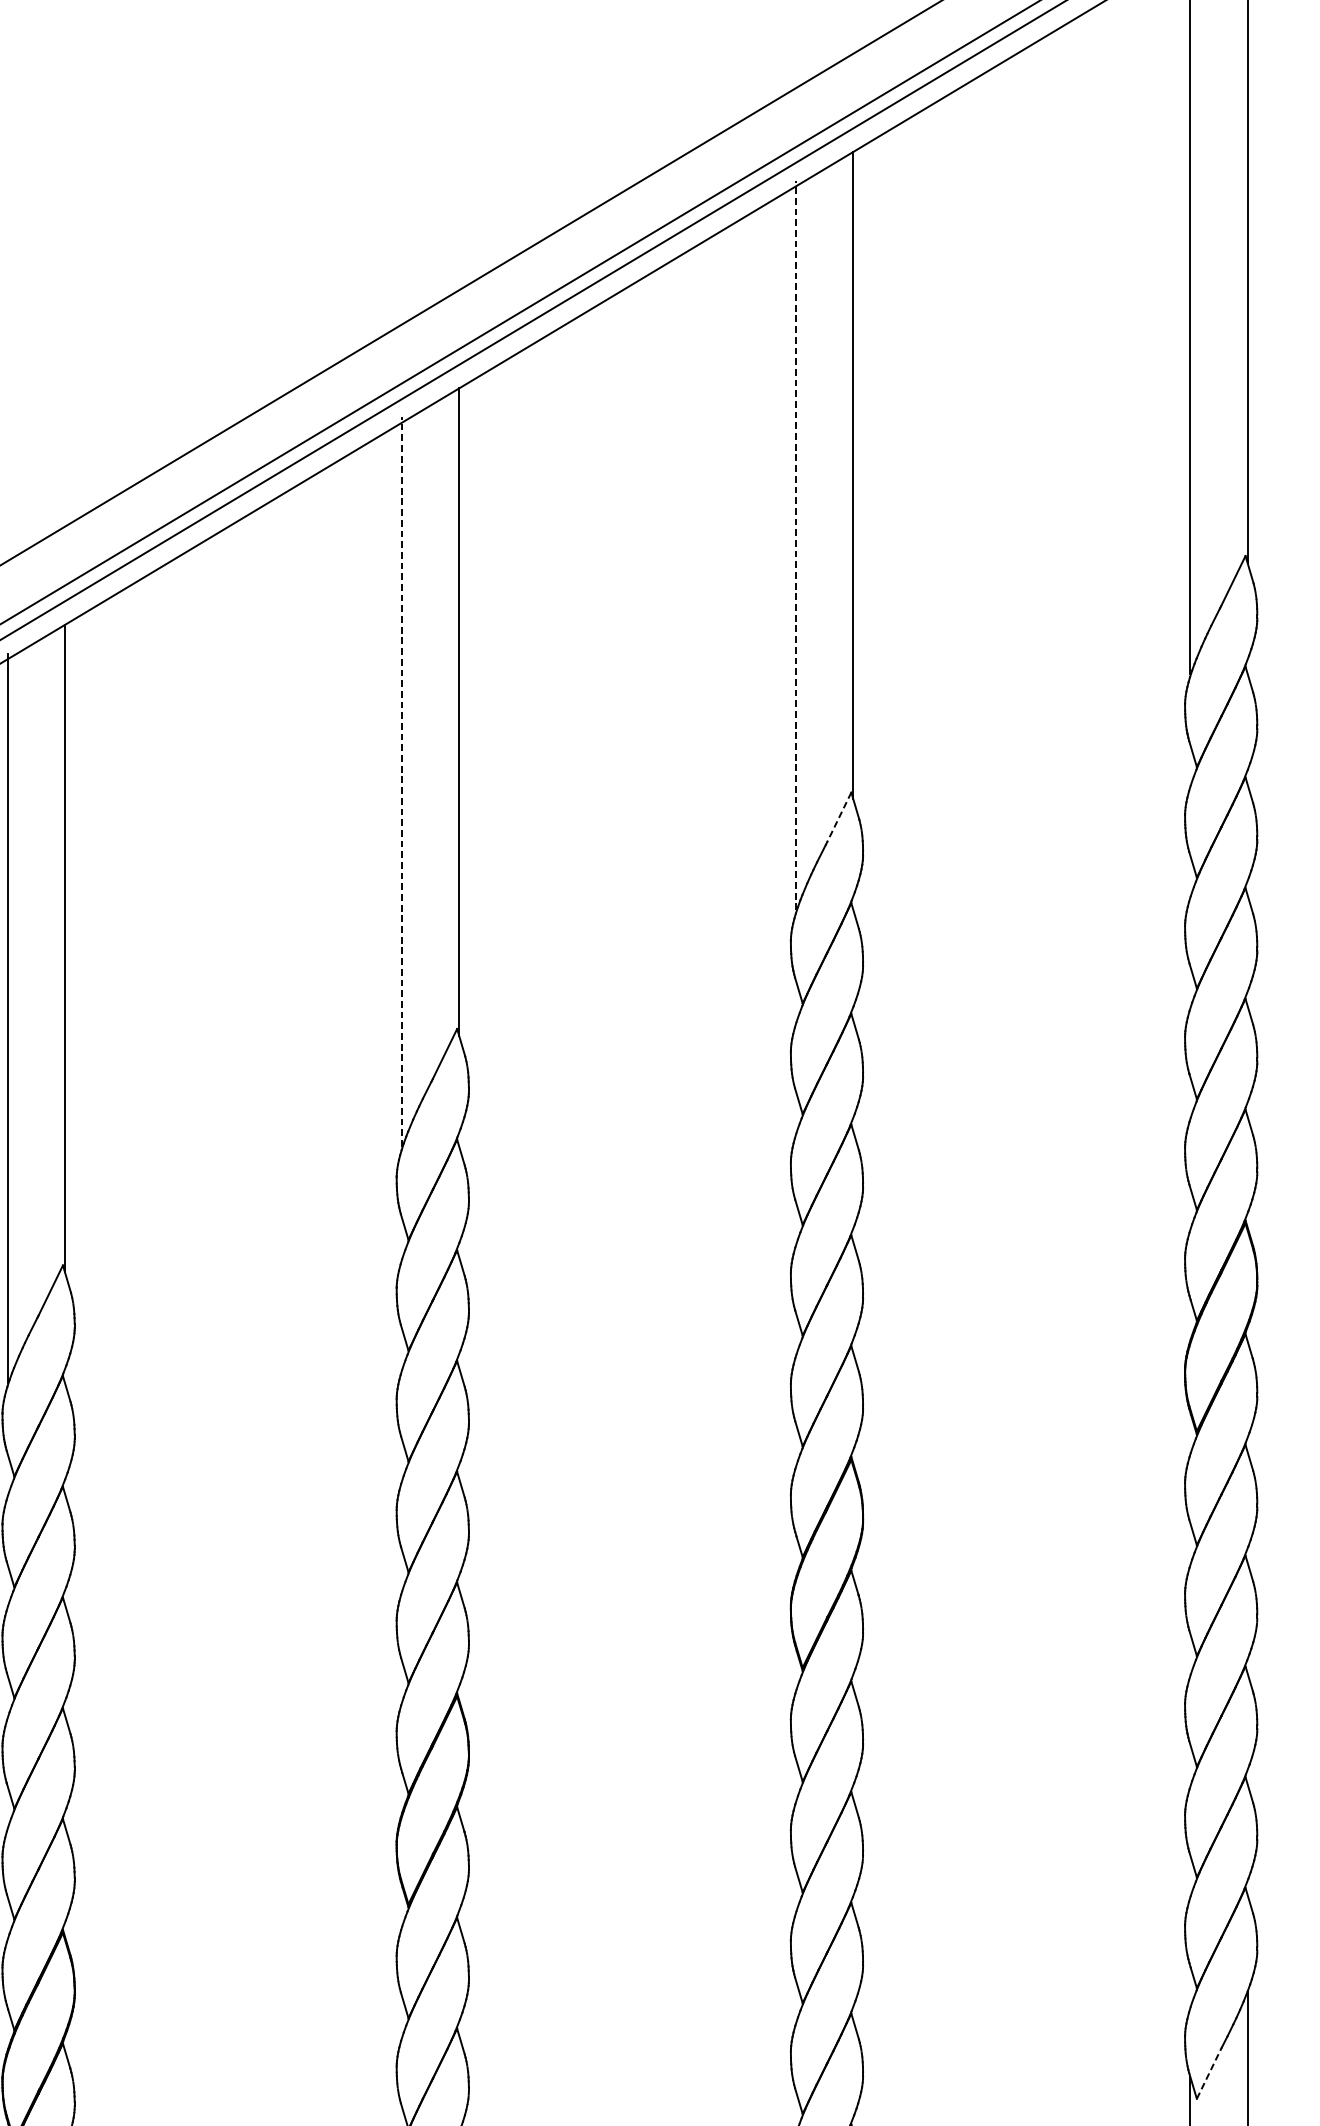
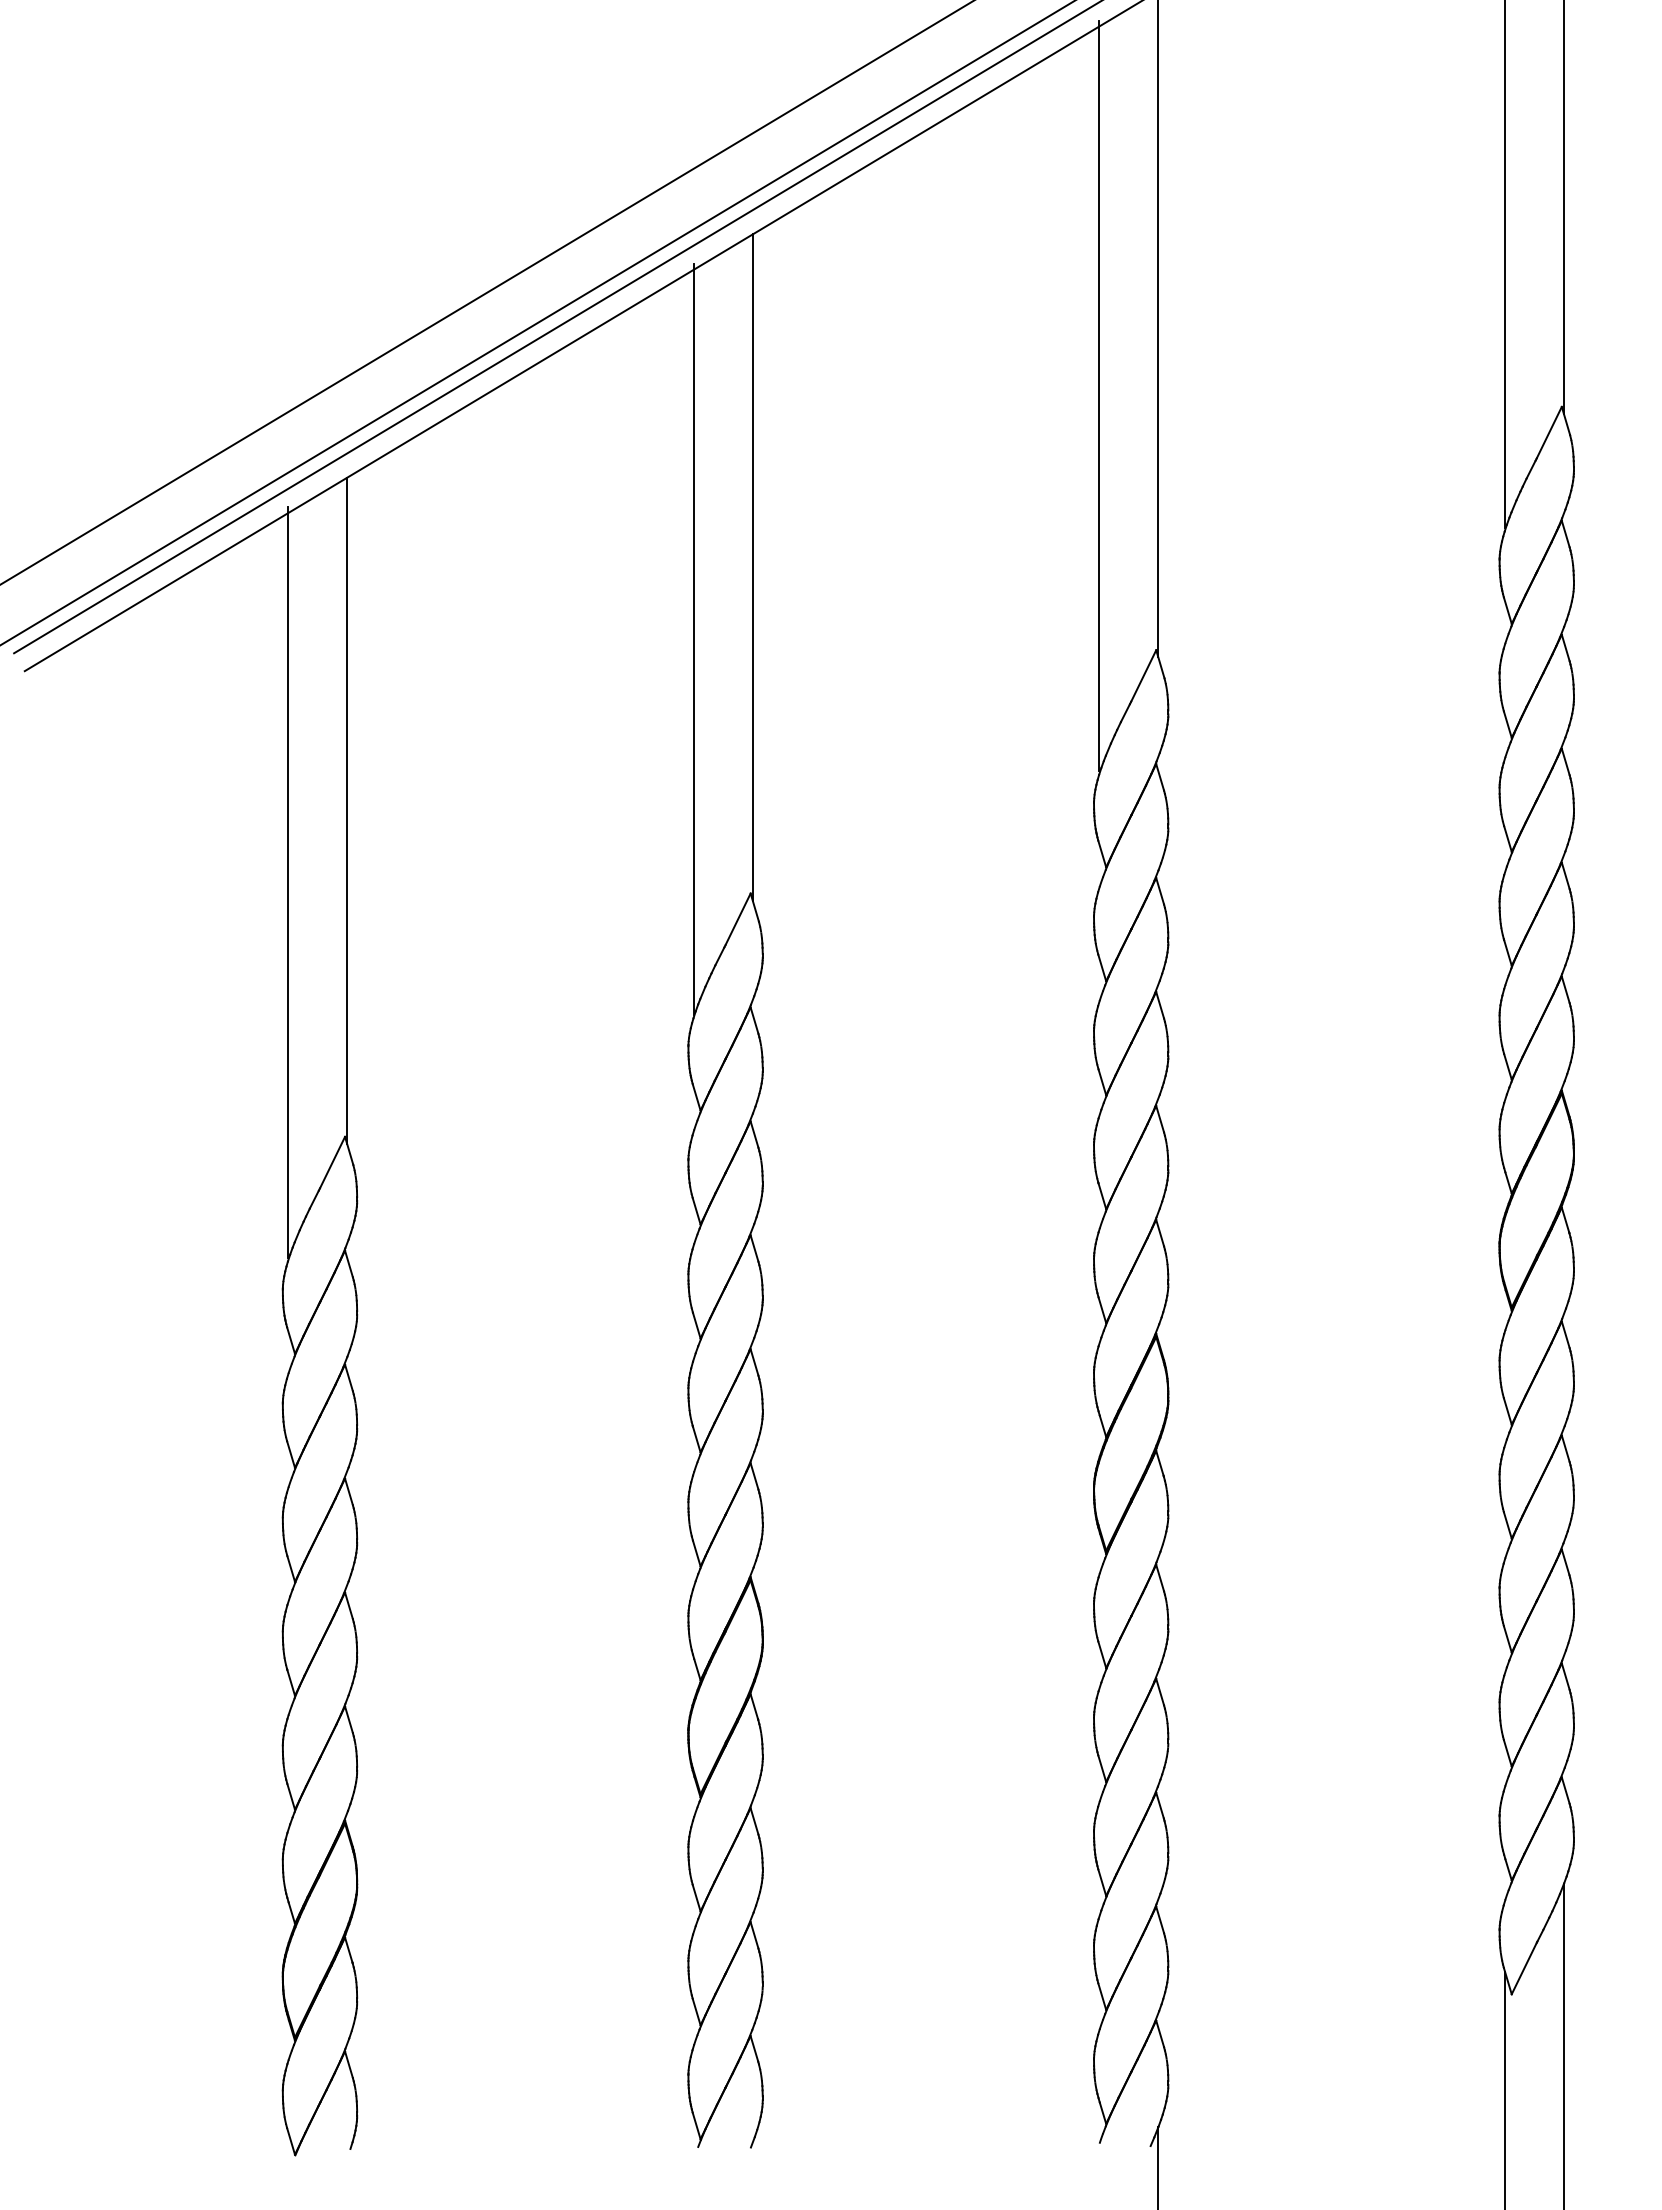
line: (796, 544) -> (1099, 395), dashed -> solid
line: (401, 781) -> (693, 638), dashed -> solid
line: (838, 817) -> (1143, 675), dashed -> solid
line: (1209, 2073) -> (1524, 1968), dashed -> solid

